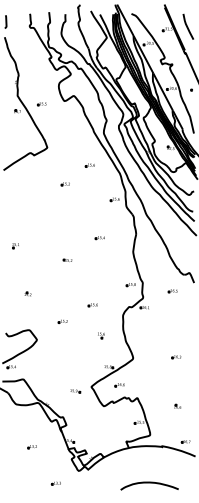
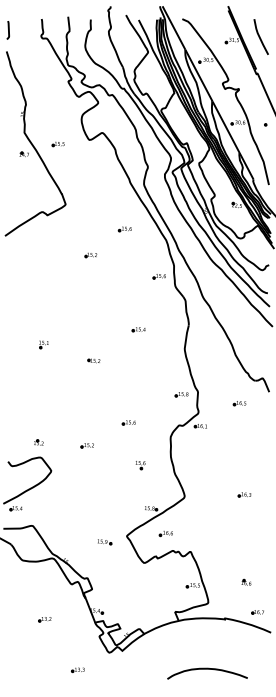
part: (15, 245) -> (43, 344), moved
part: (27, 294) -> (38, 442), moved
part: (177, 405) -> (246, 581), moved

